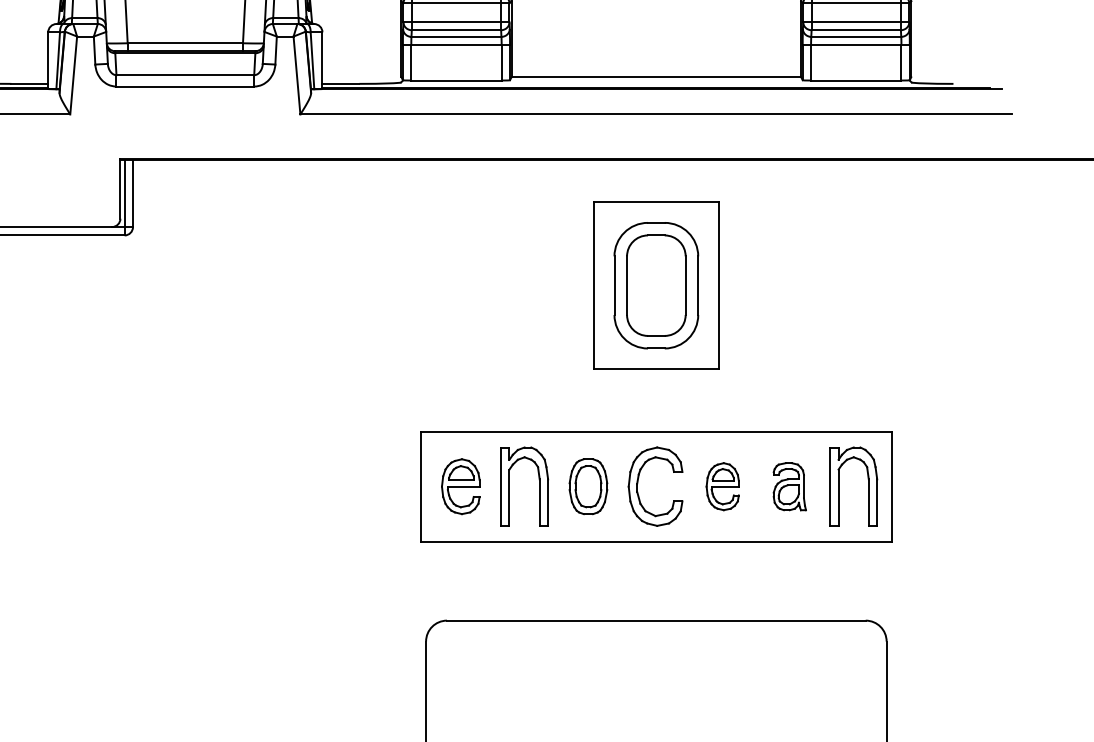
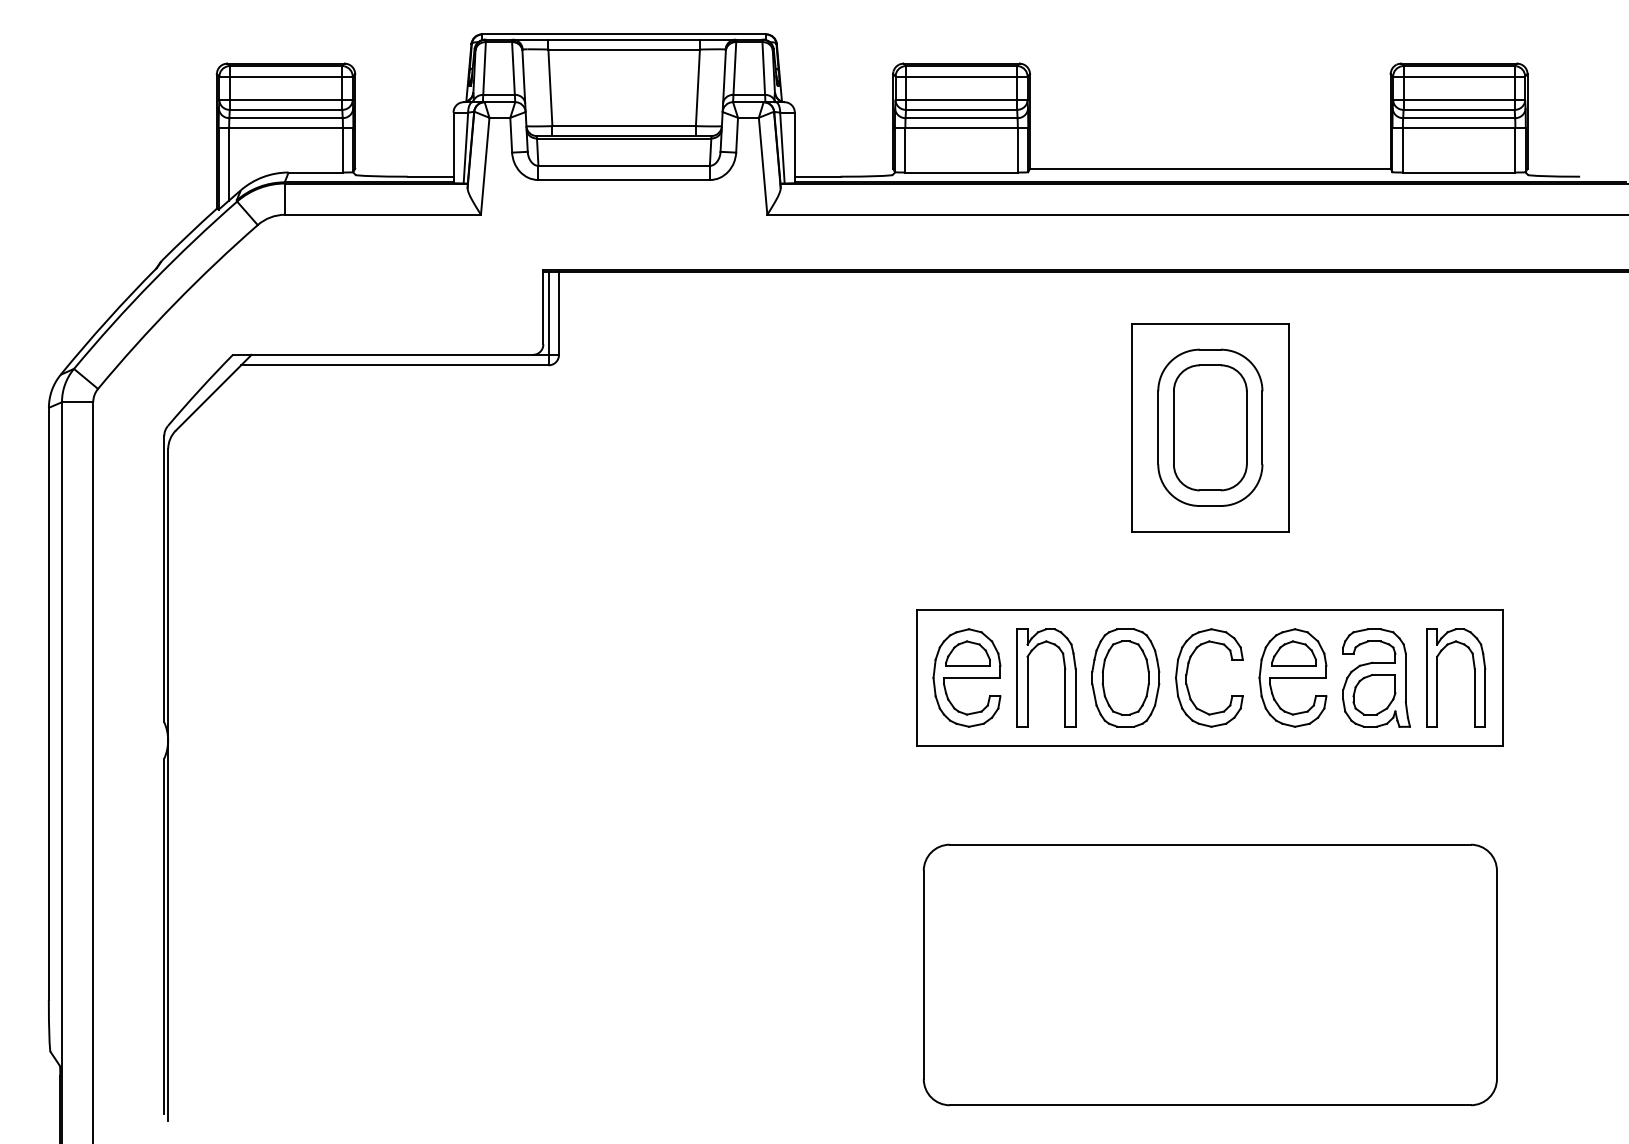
part: (460, 486) -> (966, 677), size x1.43
part: (588, 486) -> (1125, 677), size x1.43
part: (722, 486) -> (1292, 677), size x1.67
part: (789, 486) -> (1376, 677), size x1.67

